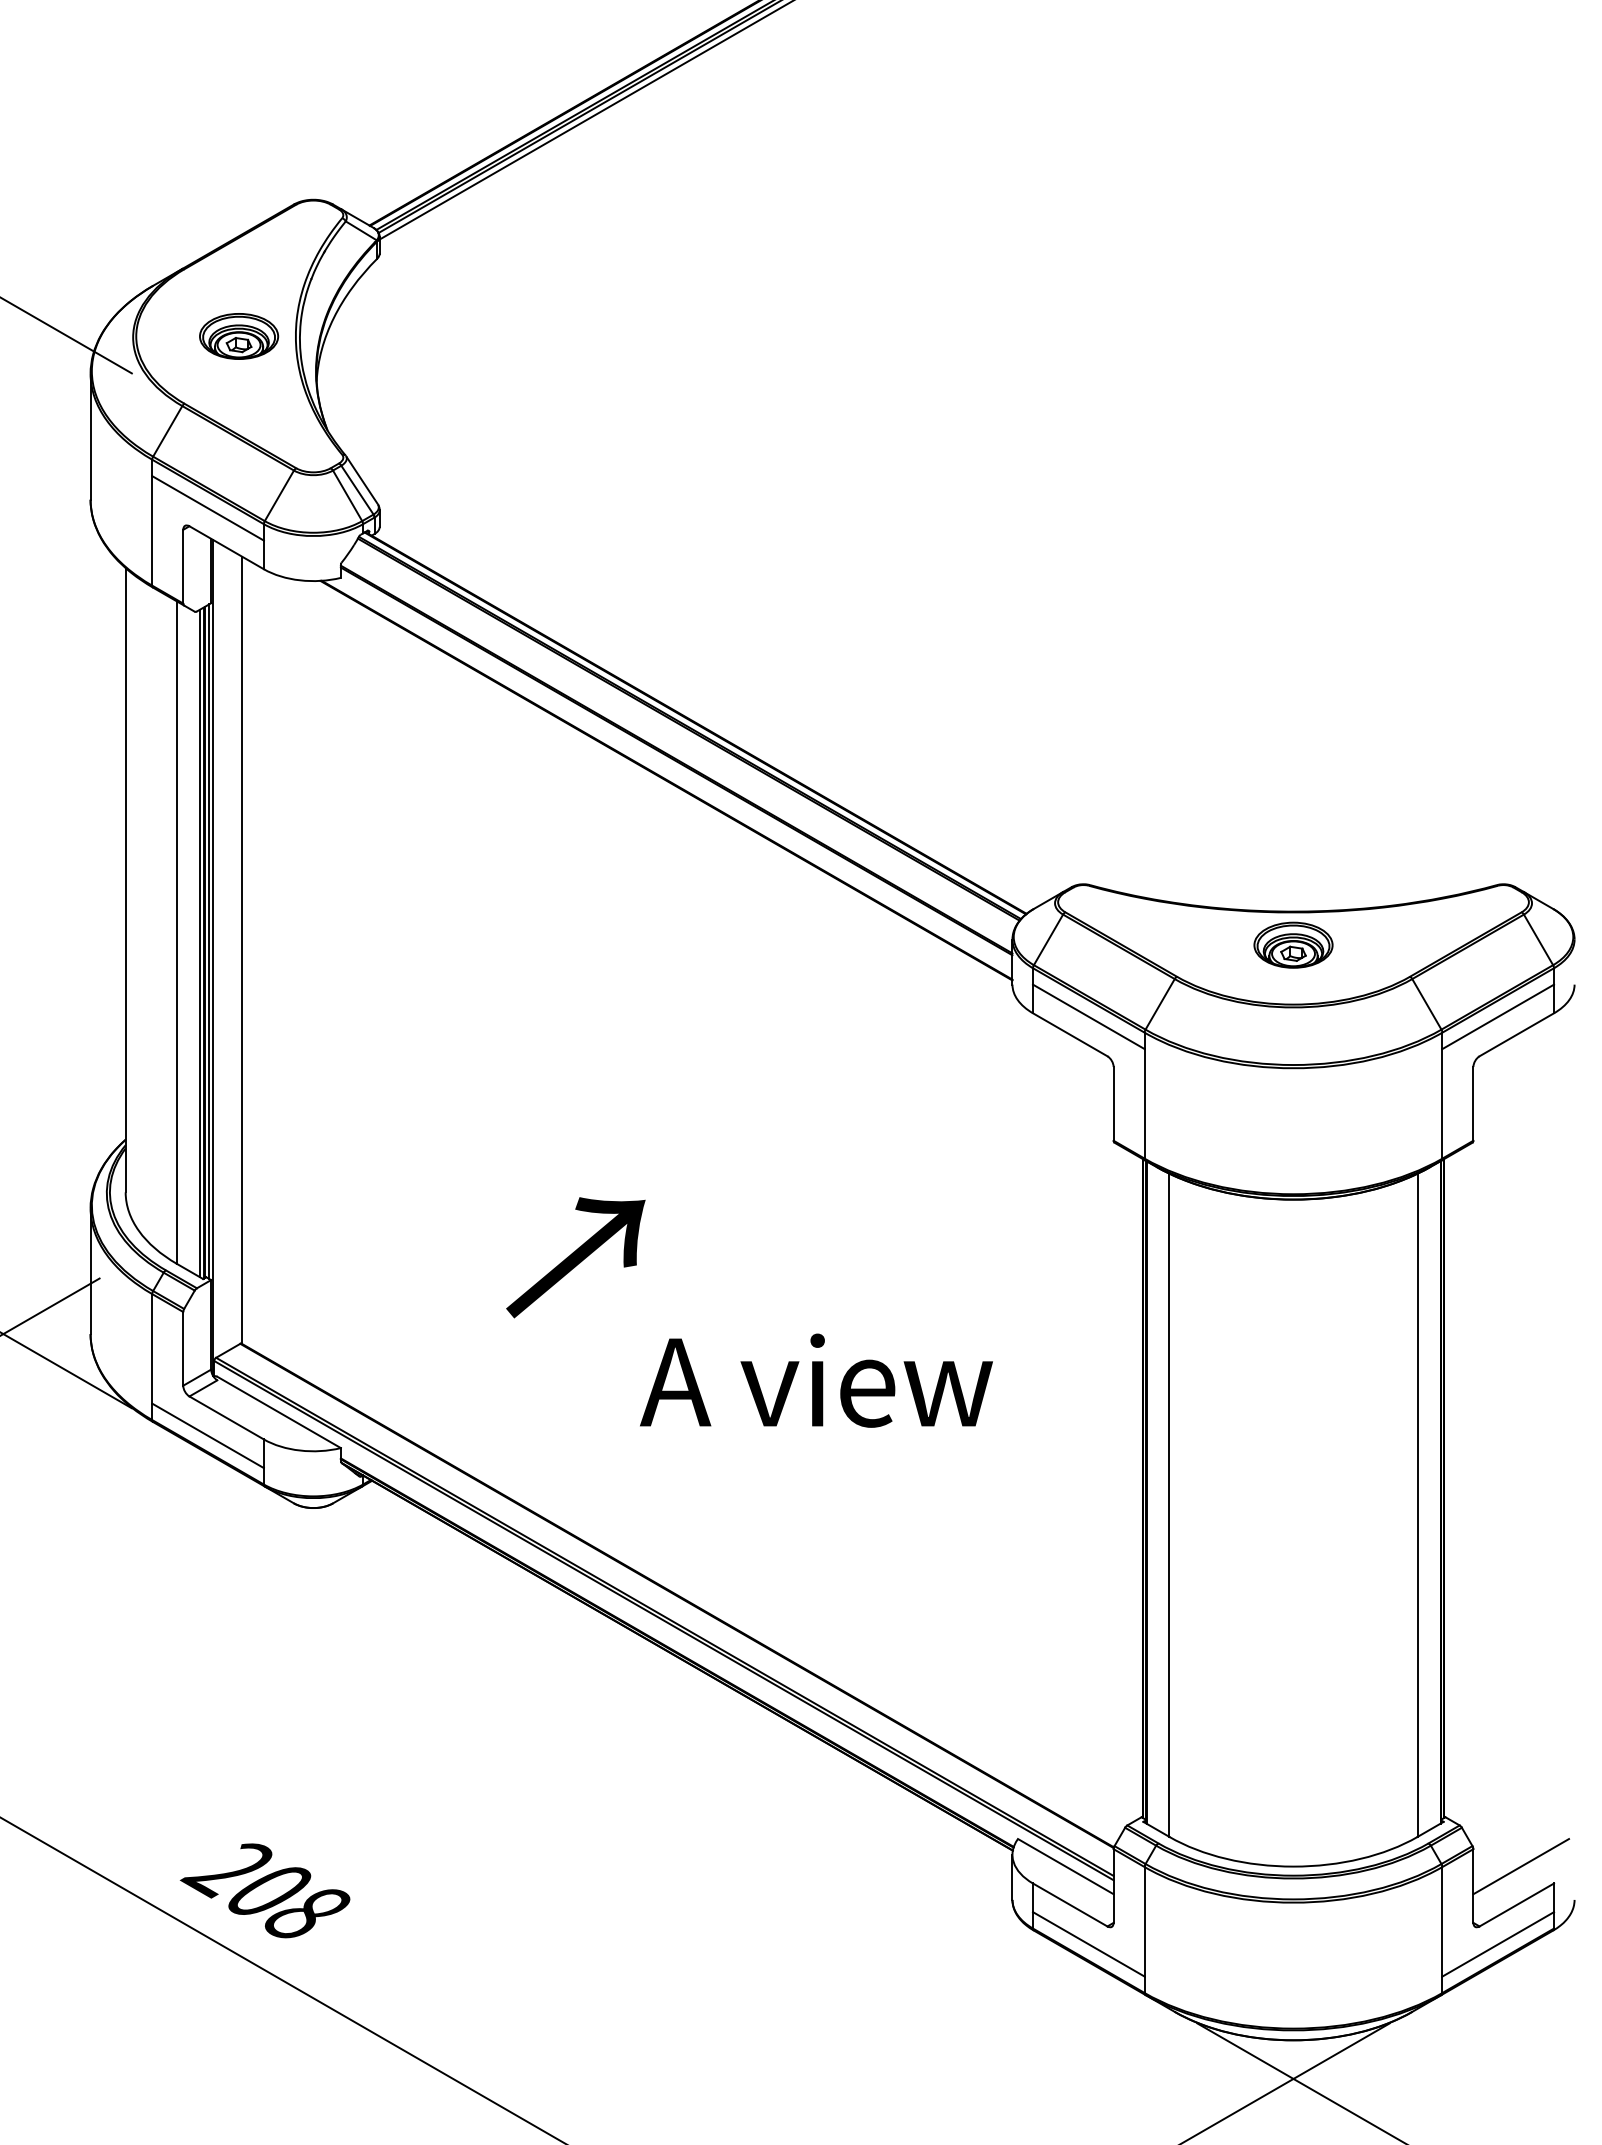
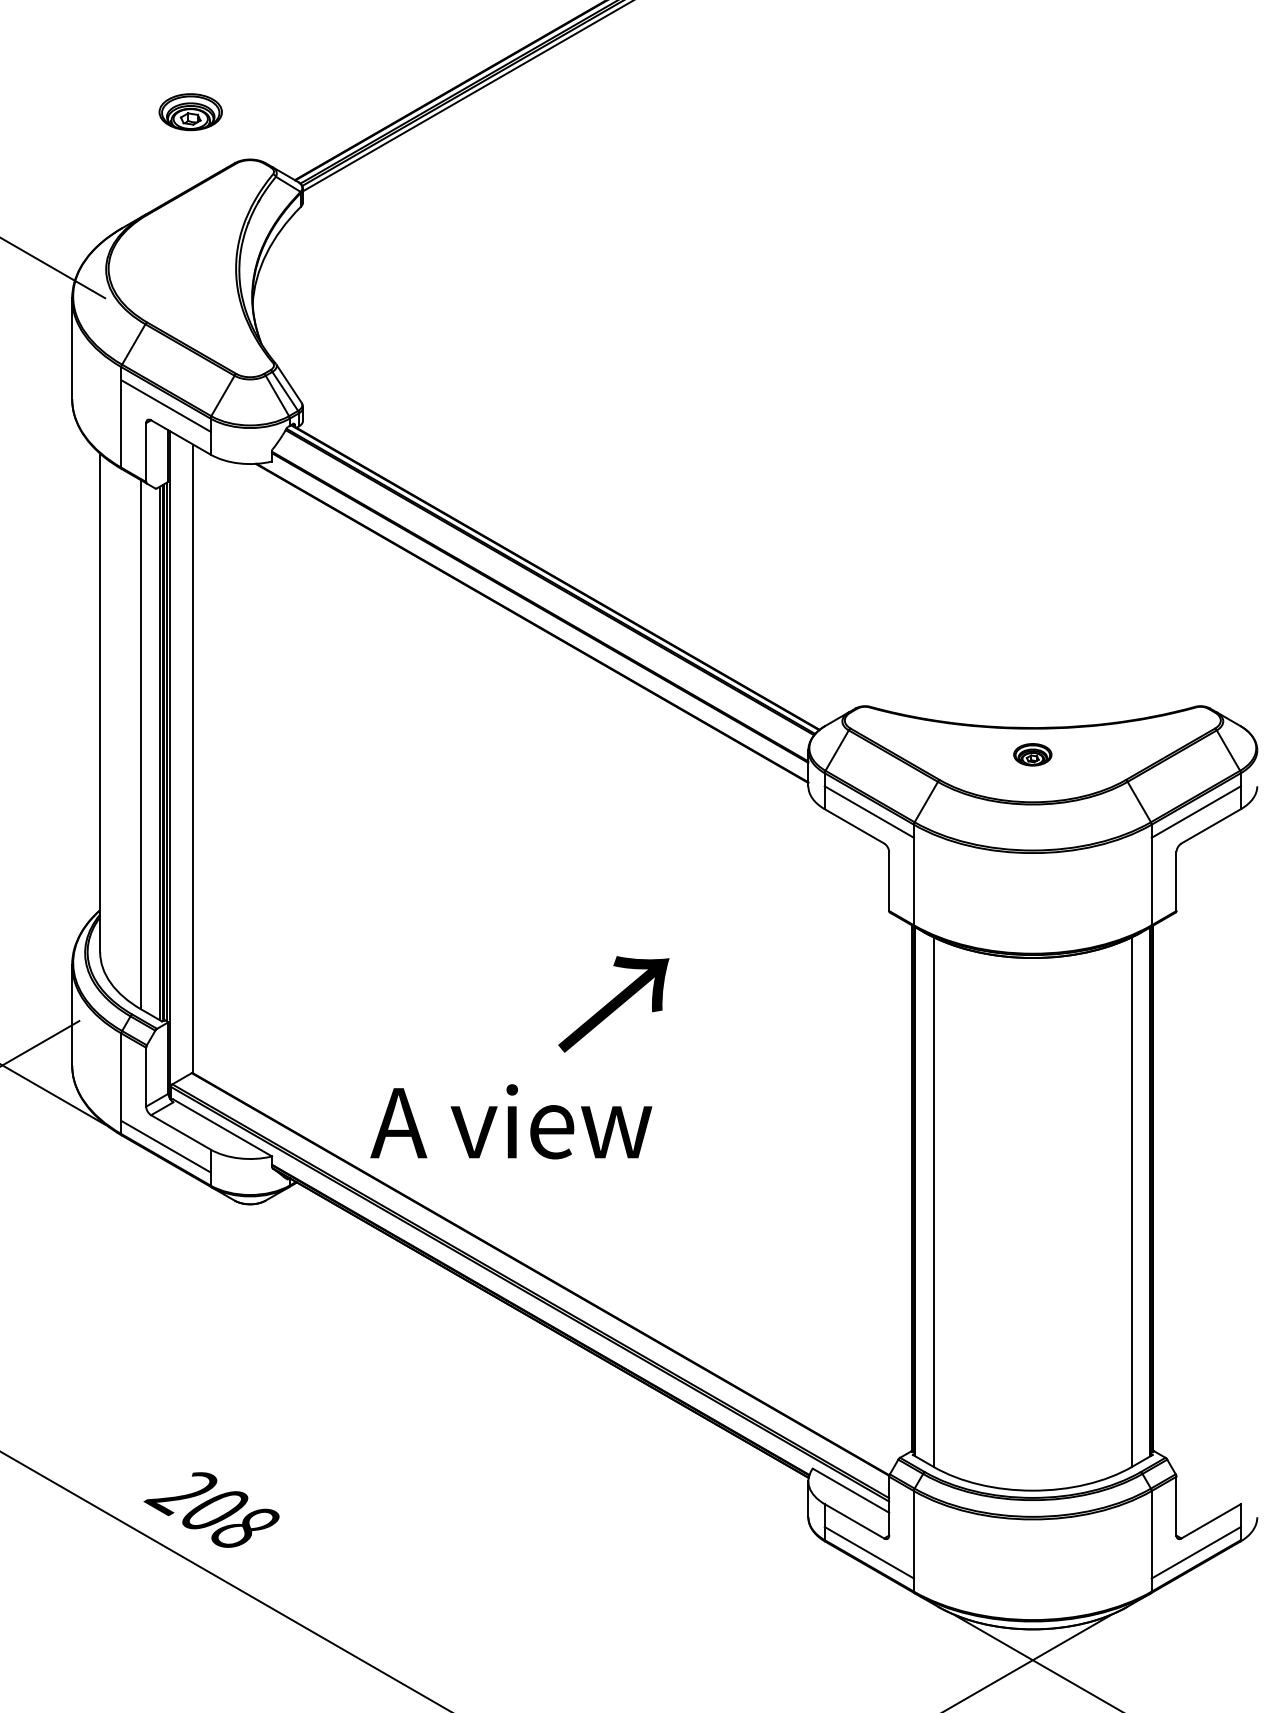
part: (239, 336) -> (191, 112), moved
part: (1293, 944) -> (1032, 754), size x0.6
text: (575, 1257) -> (613, 1004), moved
text: (816, 1380) -> (511, 1121), moved
line: (1521, 1866) -> (1214, 1490), removed

